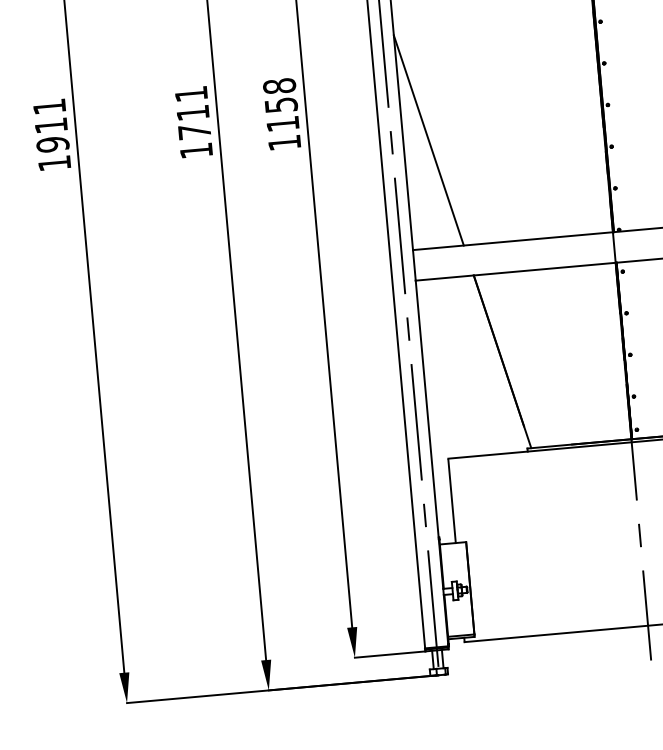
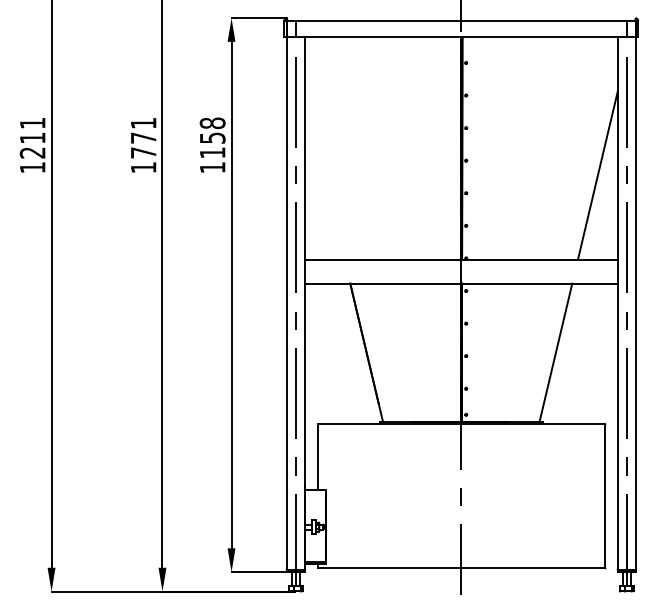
text: (192, 112) -> (143, 137), 1711 -> 1771
line: (428, 140) -> (324, 175), removed
text: (52, 144) -> (32, 152), 1911 -> 1211

